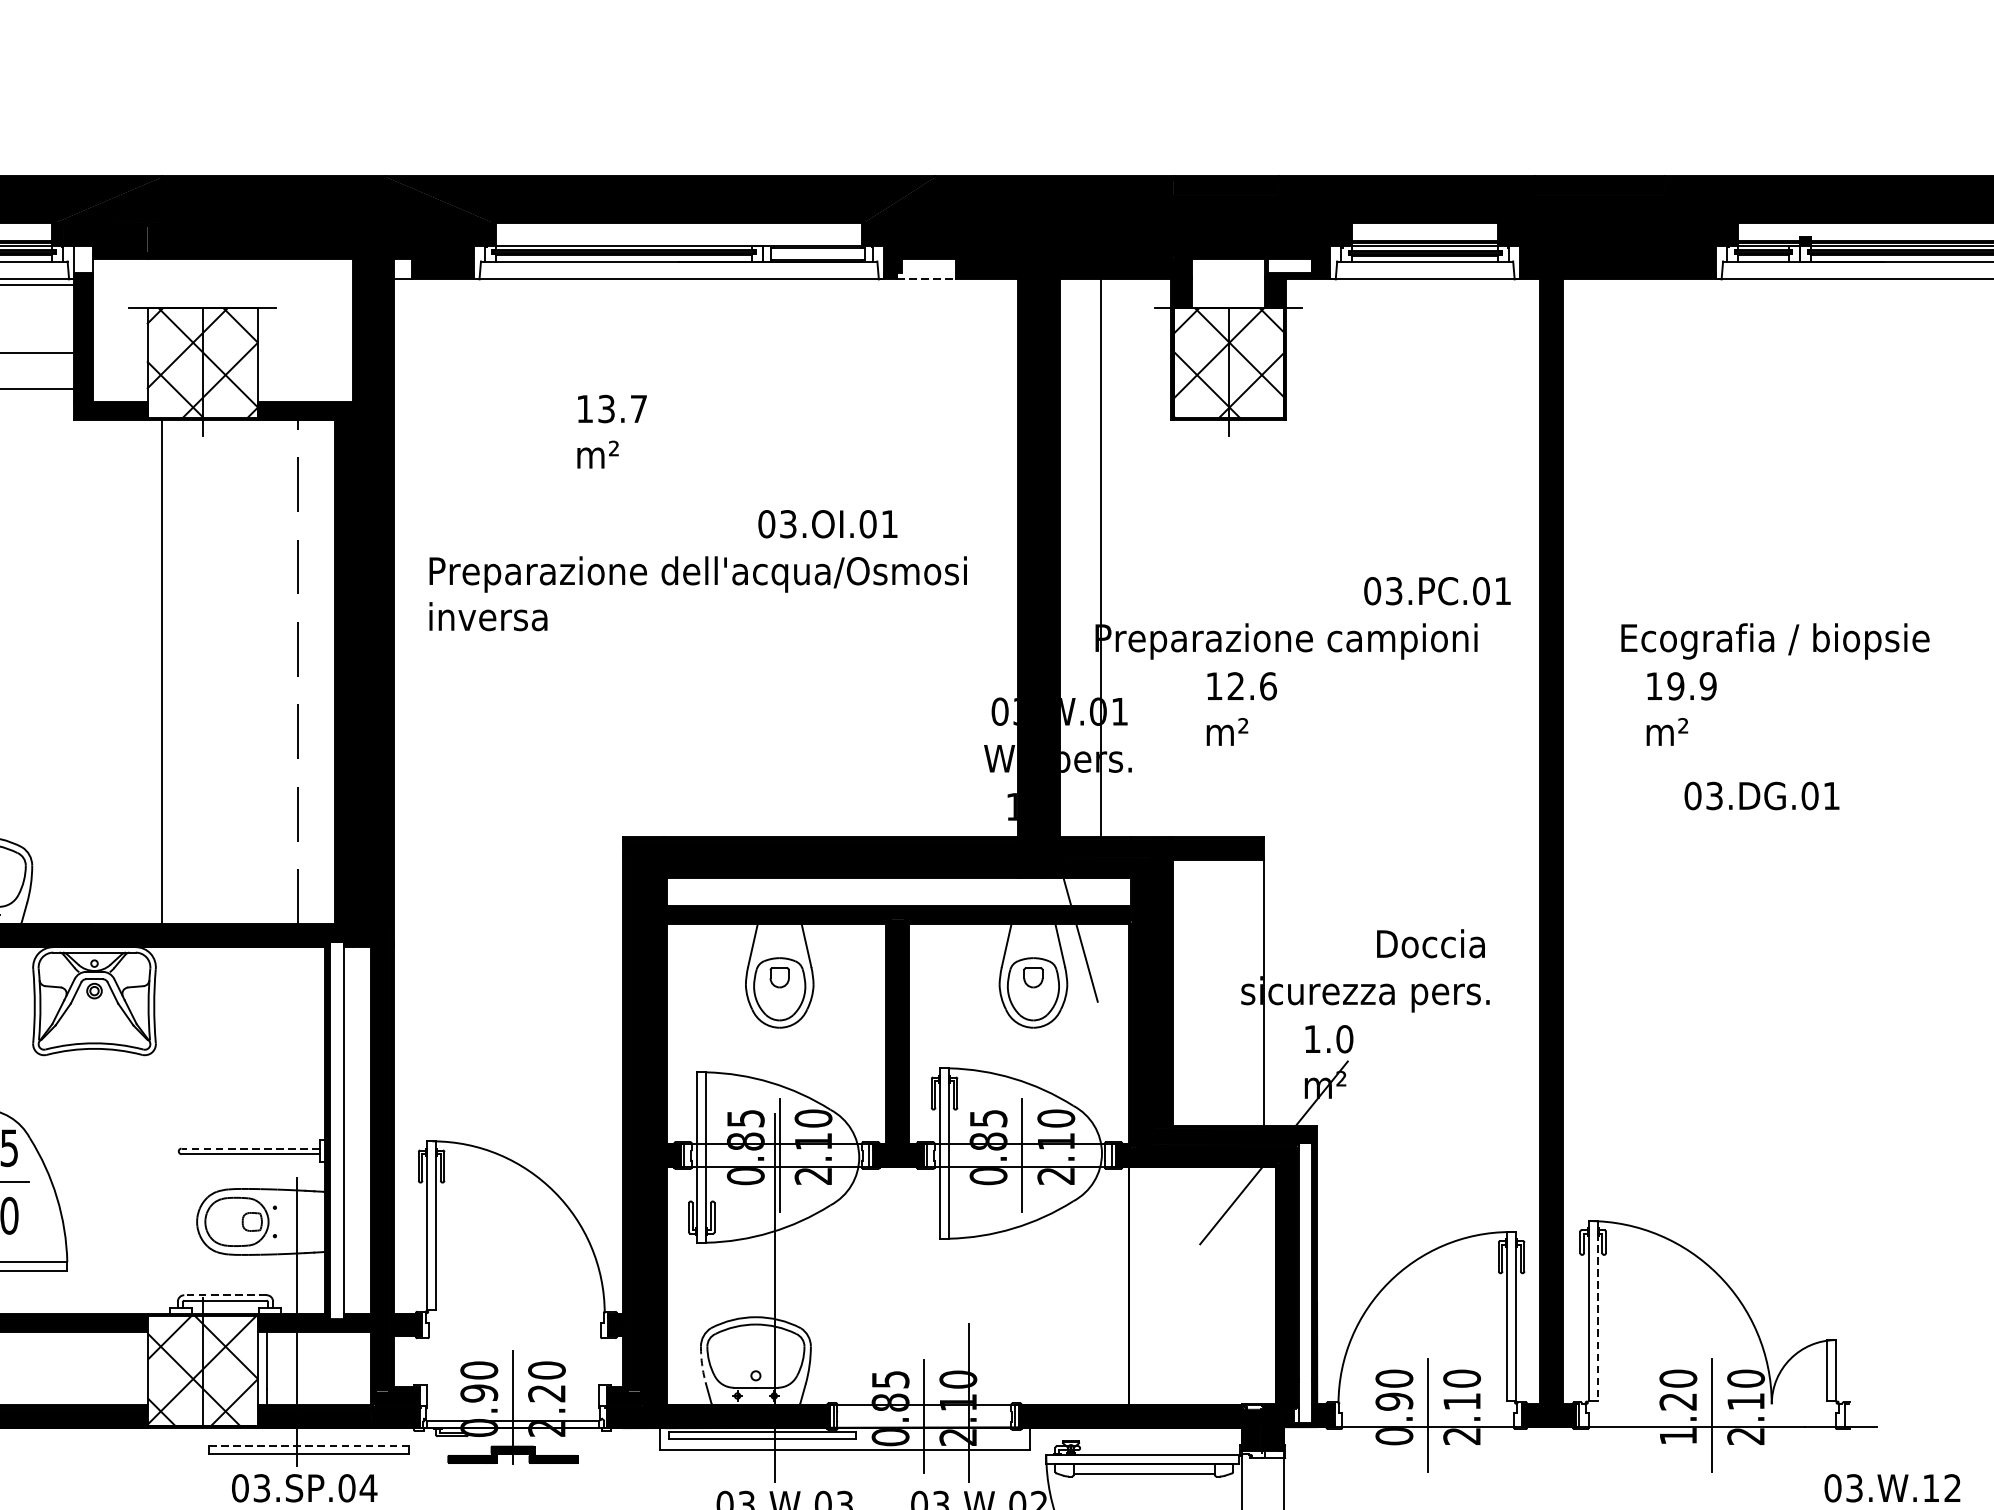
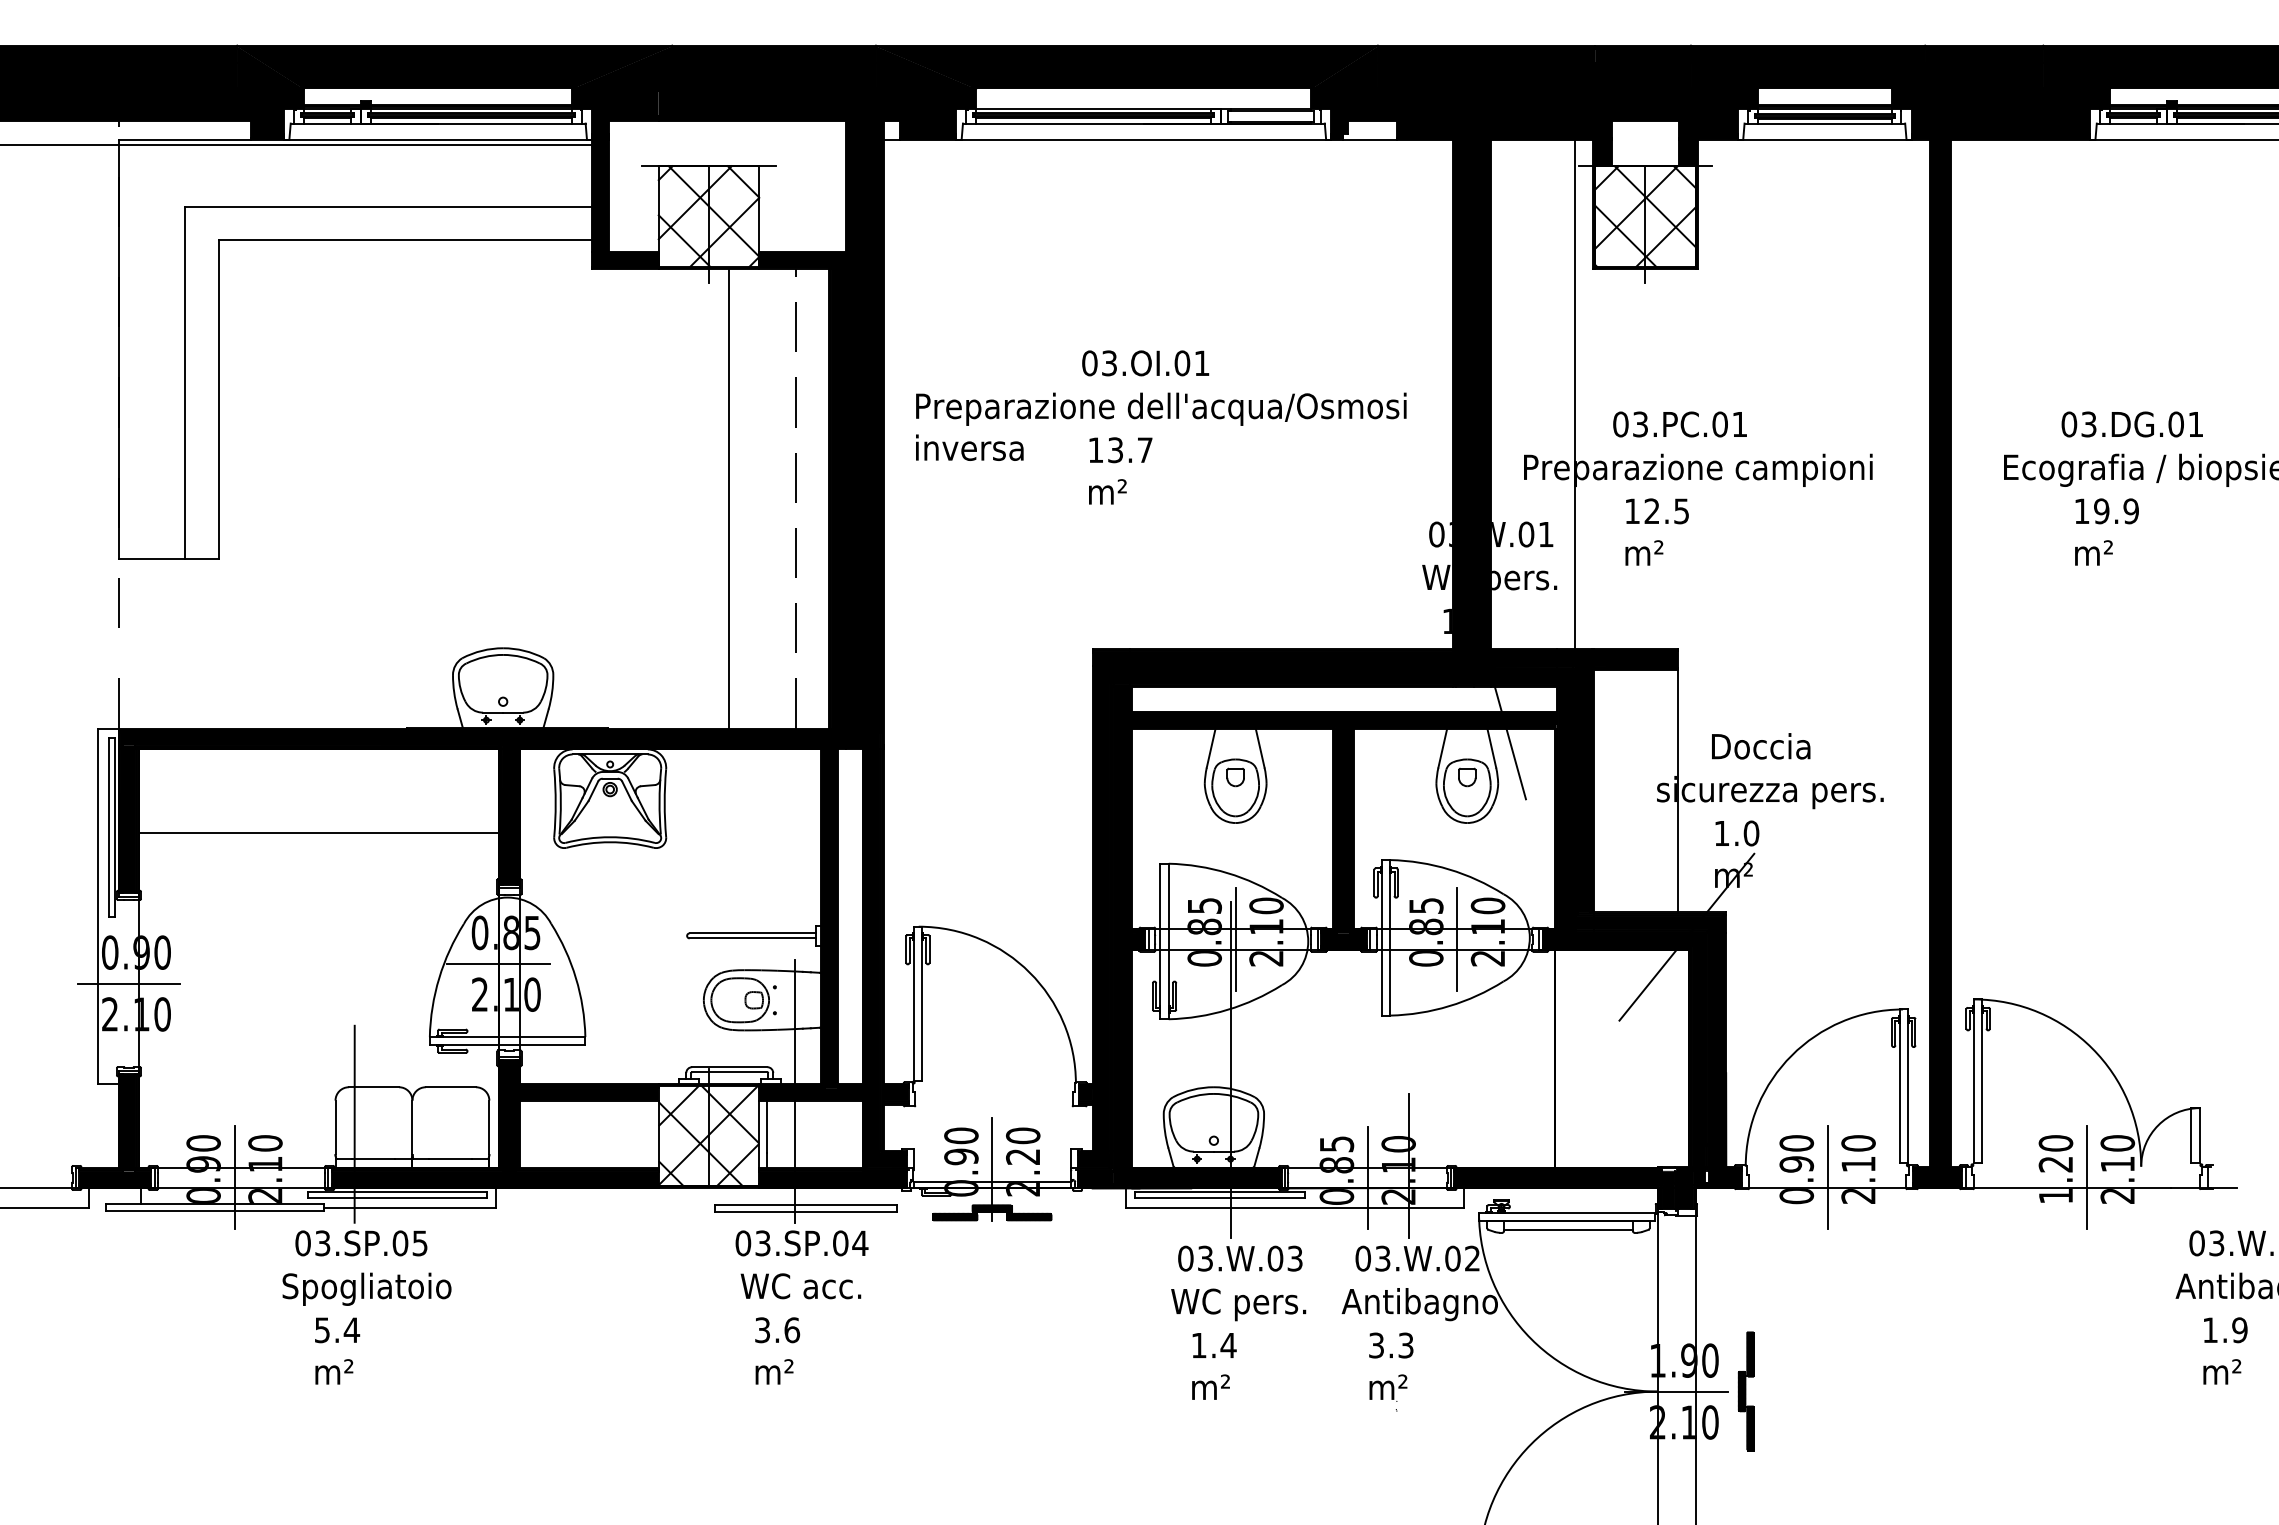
fill: (82, 259) -> (599, 121), added
fill: (1288, 265) -> (1700, 127), added
line: (927, 278) -> (1370, 139), dashed -> solid
text: (611, 431) -> (1120, 470), moved
text: (827, 524) -> (1145, 363), moved
line: (1100, 558) -> (1574, 394), moved
text: (1436, 591) -> (1679, 424), moved
line: (161, 672) -> (728, 498), moved
text: (1268, 686) -> (1681, 511), 12.6 -> 12.5
text: (1681, 708) -> (2106, 531), moved
text: (1761, 796) -> (2131, 424), moved
text: (1431, 943) -> (1761, 746), moved
fill: (336, 1130) -> (831, 916), added
line: (250, 1148) -> (752, 933), dashed -> solid
fill: (1305, 1283) -> (1715, 1056), added
line: (225, 1295) -> (729, 1067), dashed -> solid
line: (1597, 1310) -> (1982, 1081), dashed -> solid
arc: (701, 1365) -> (1164, 1131), dashed -> solid
line: (309, 1446) -> (806, 1205), dashed -> solid

